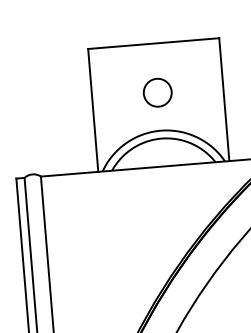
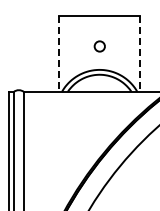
circle: (157, 92) -> (99, 46), size x0.6
line: (225, 100) -> (140, 54), solid -> dashed
line: (93, 111) -> (59, 54), solid -> dashed

